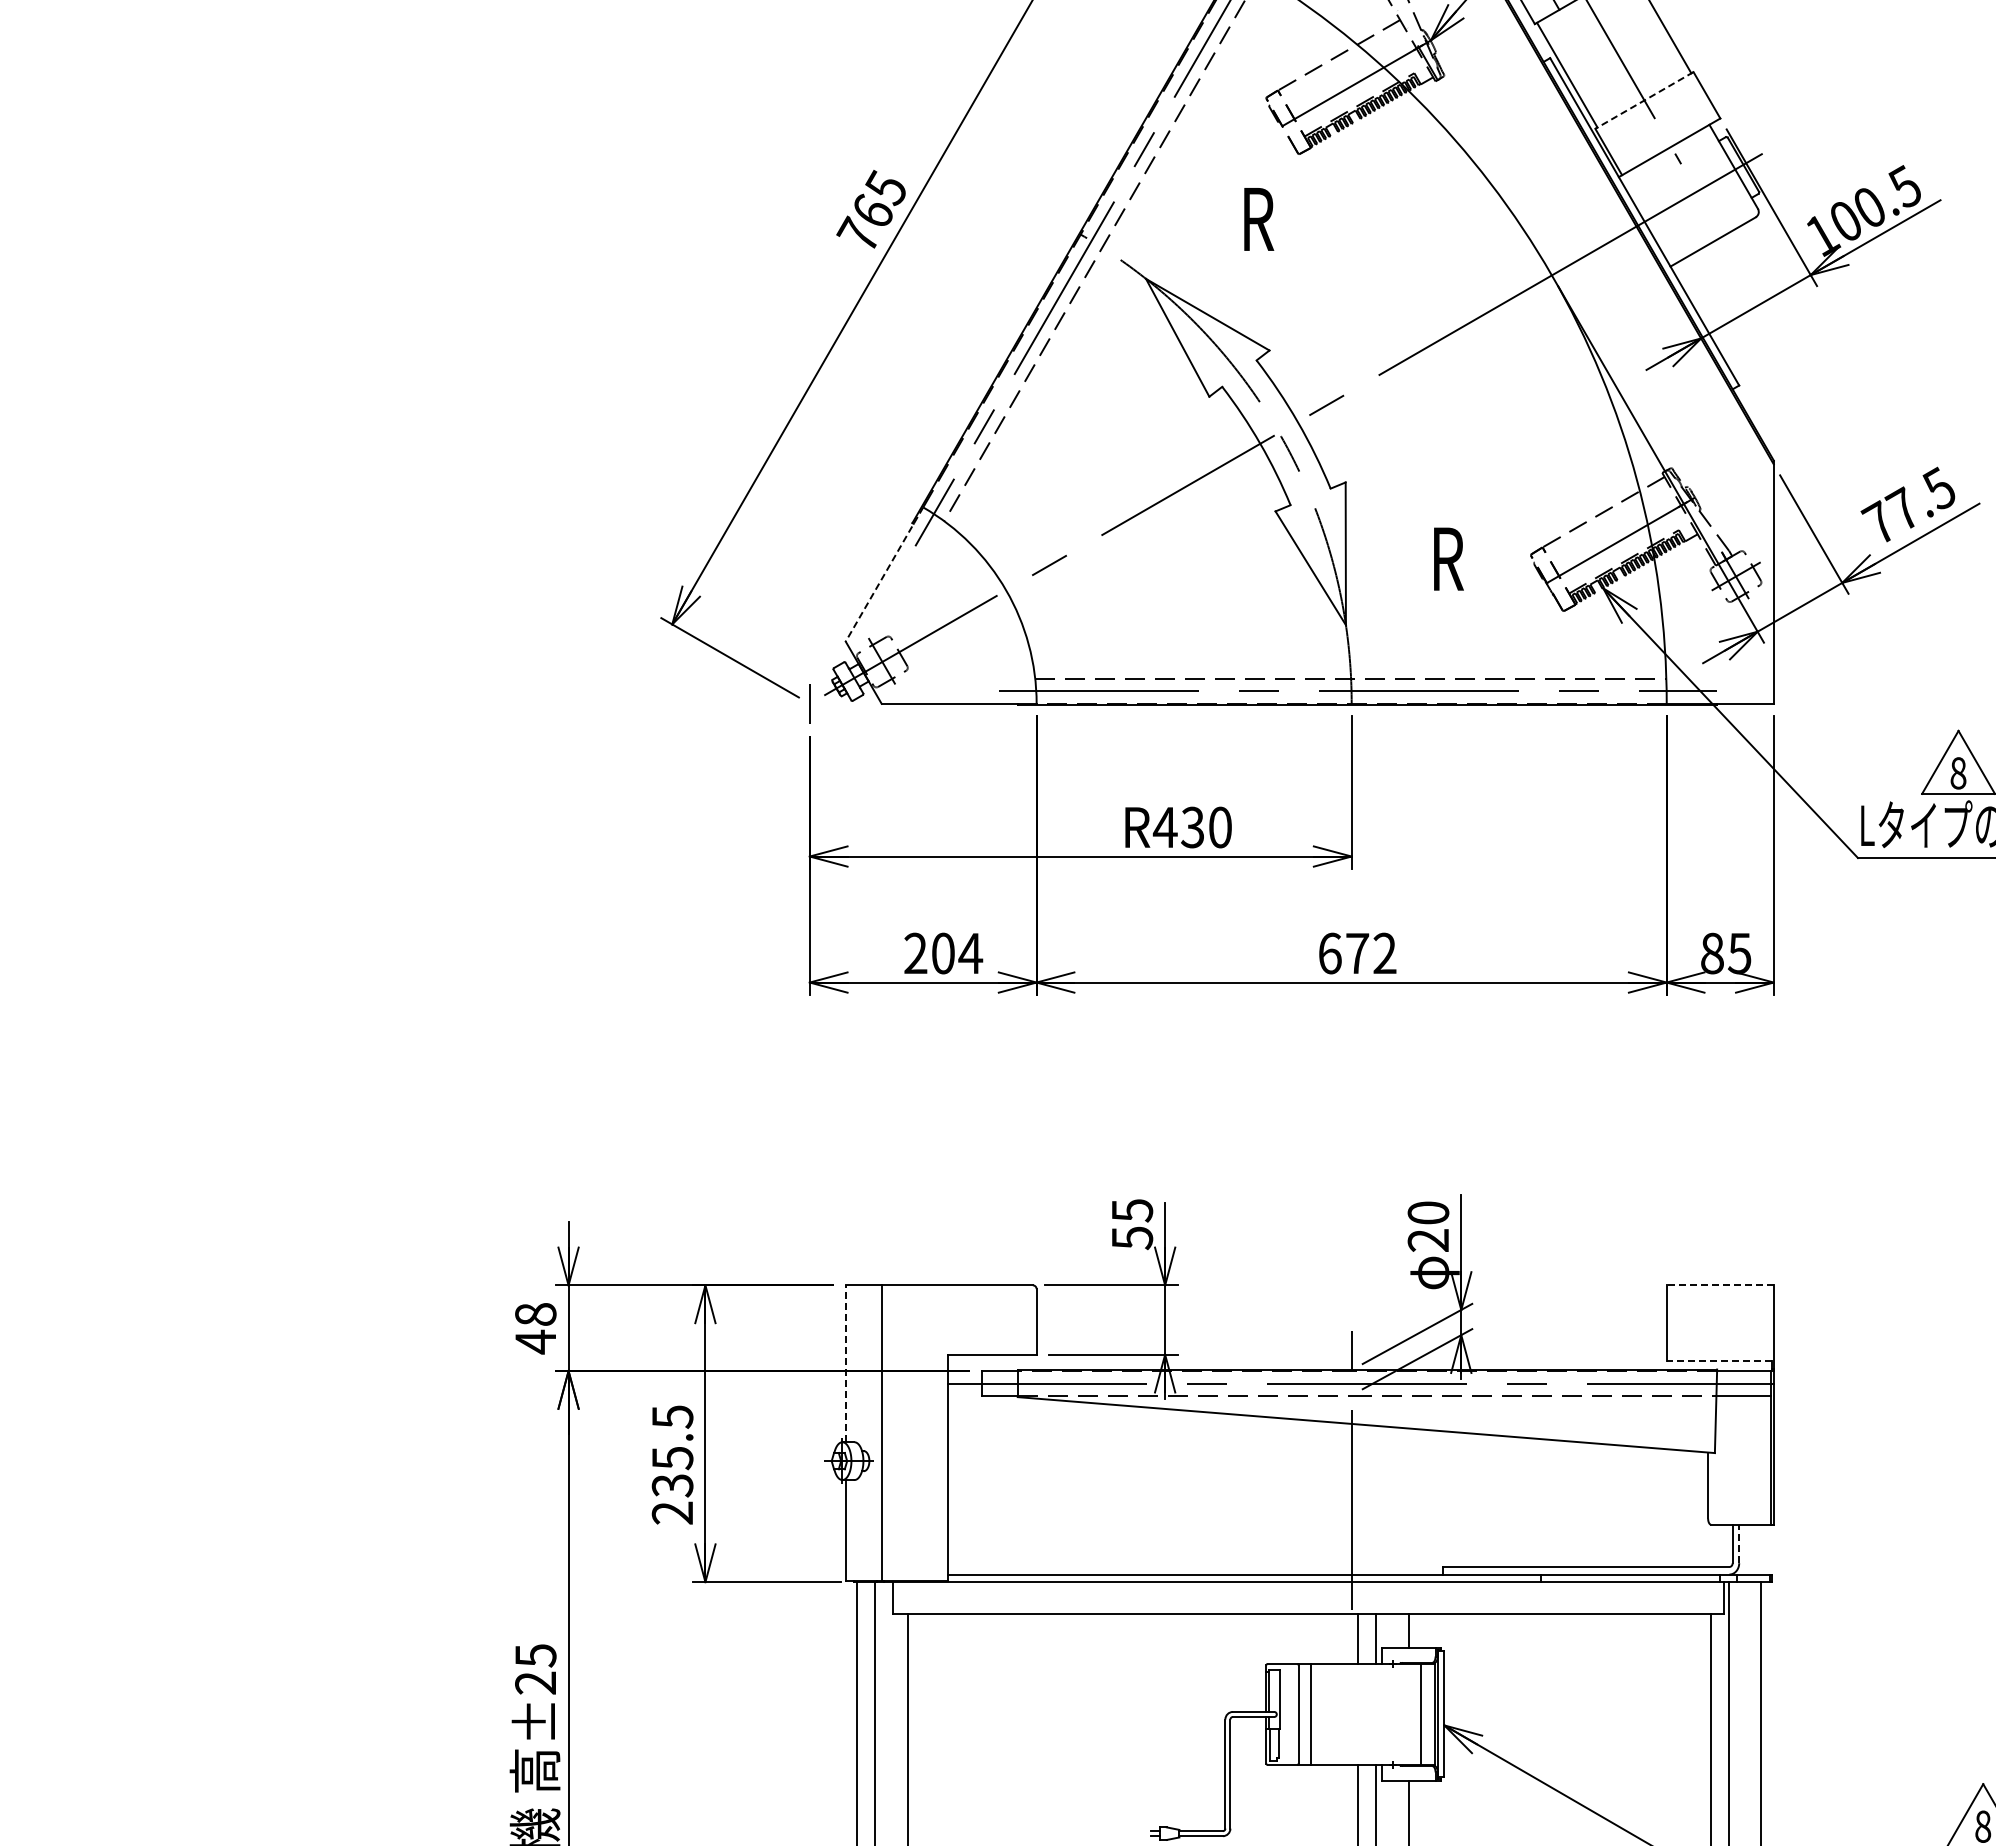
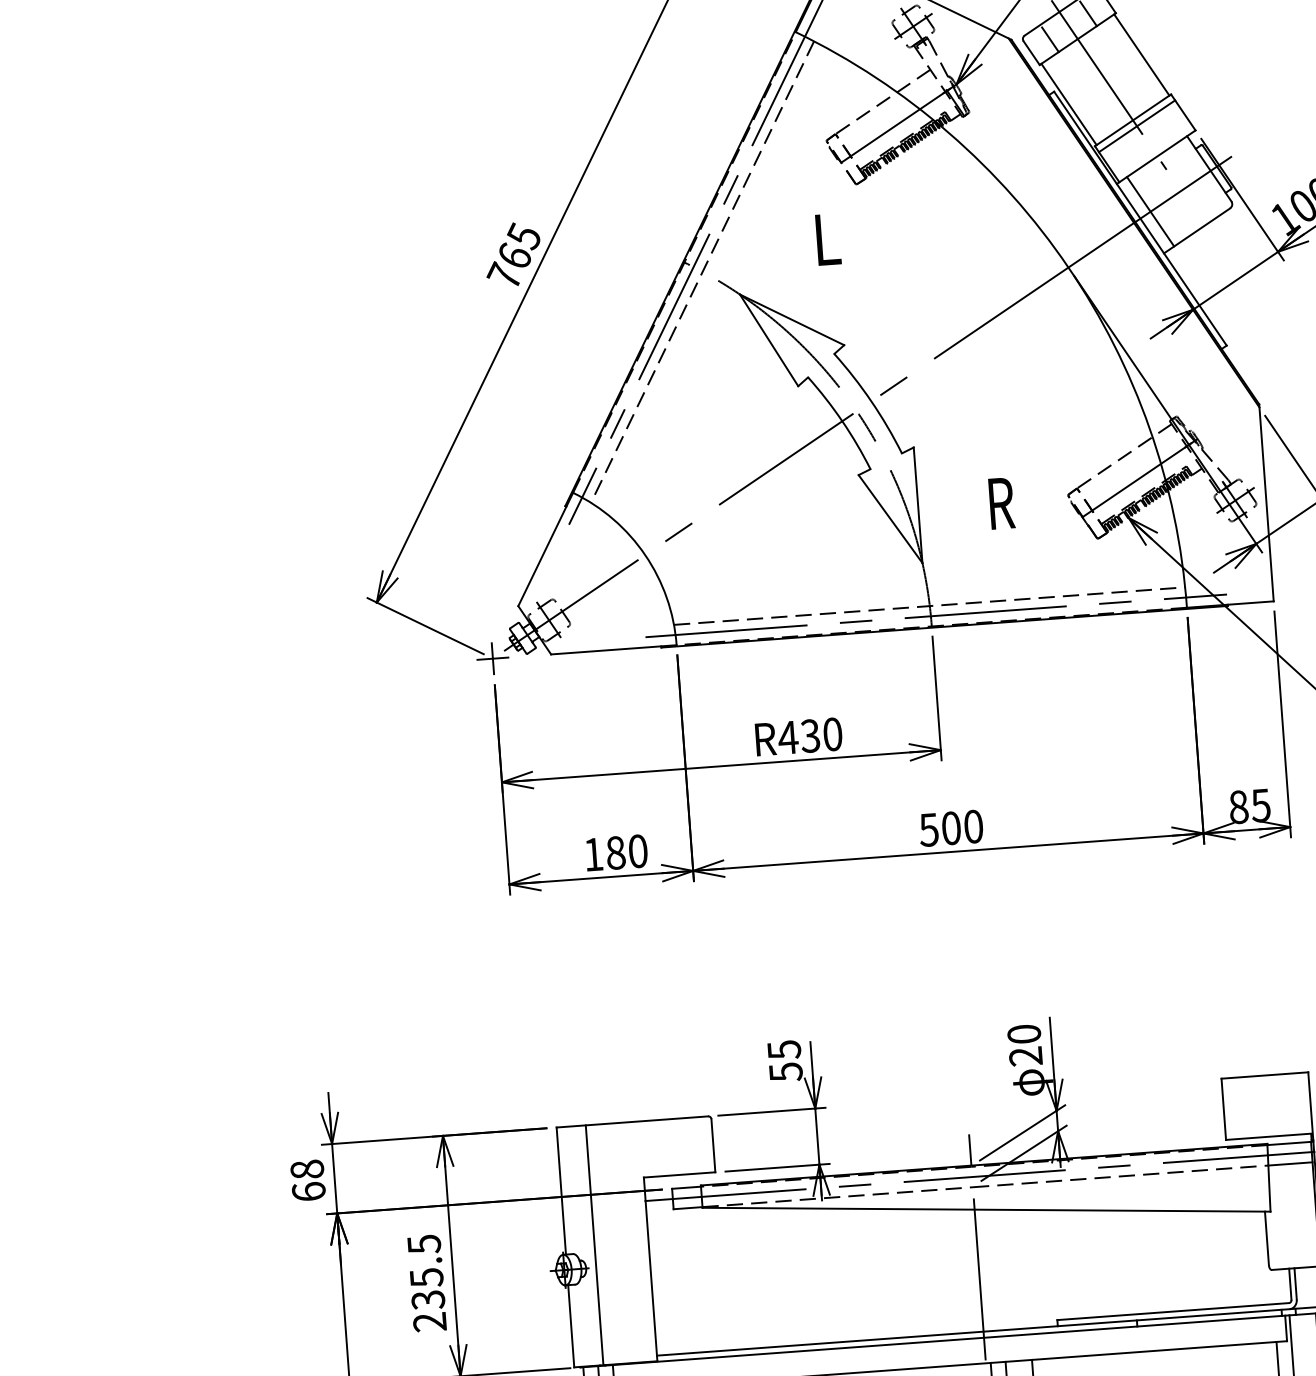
line: (1644, 100) -> (1133, 120), dashed -> solid
line: (1648, 107) -> (1136, 125), added
line: (1657, 214) -> (1150, 211), added
text: (1259, 219) -> (828, 239), R -> L
line: (884, 574) -> (545, 549), dashed -> solid
line: (809, 703) -> (492, 658), added
text: (943, 953) -> (616, 852), 204 -> 180
text: (1357, 953) -> (951, 828), 672 -> 500
line: (1720, 1285) -> (1265, 1075), dashed -> solid
text: (535, 1341) -> (308, 1191), 48 -> 68
line: (1719, 1360) -> (1268, 1136), dashed -> solid
line: (845, 1363) -> (561, 1190), dashed -> solid
line: (1739, 1543) -> (1295, 1283), dashed -> solid

